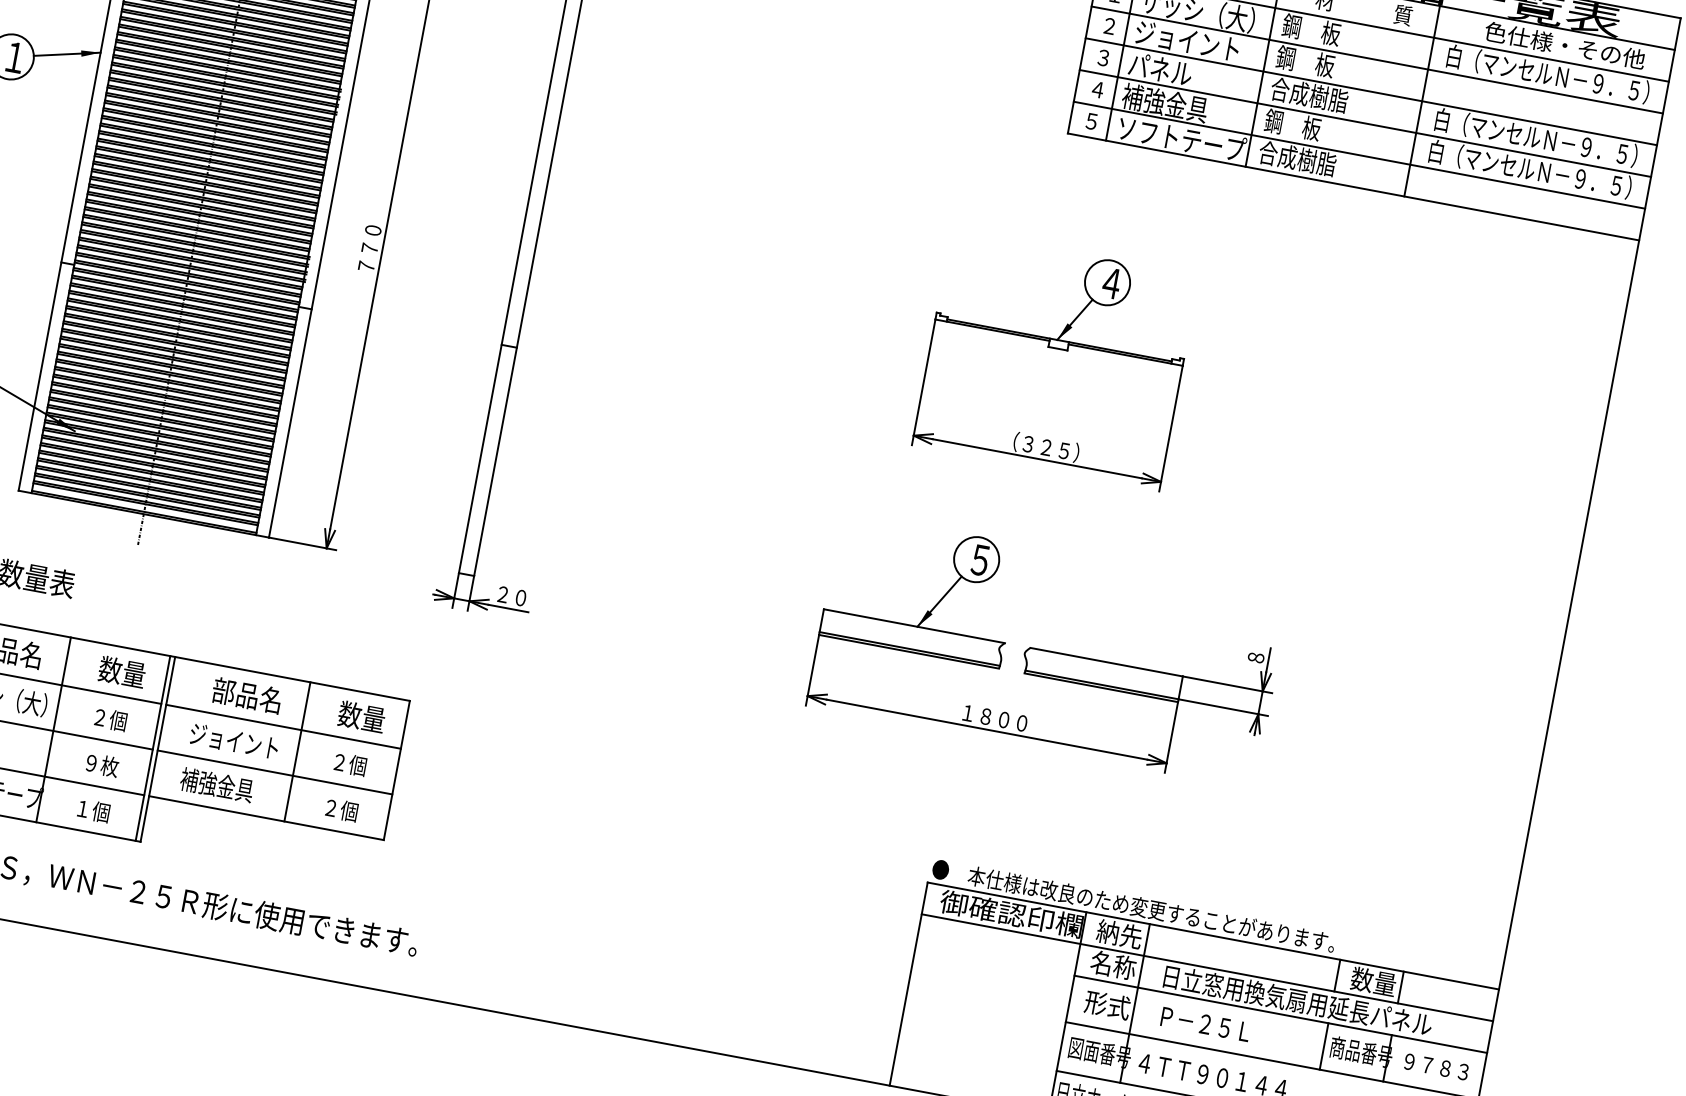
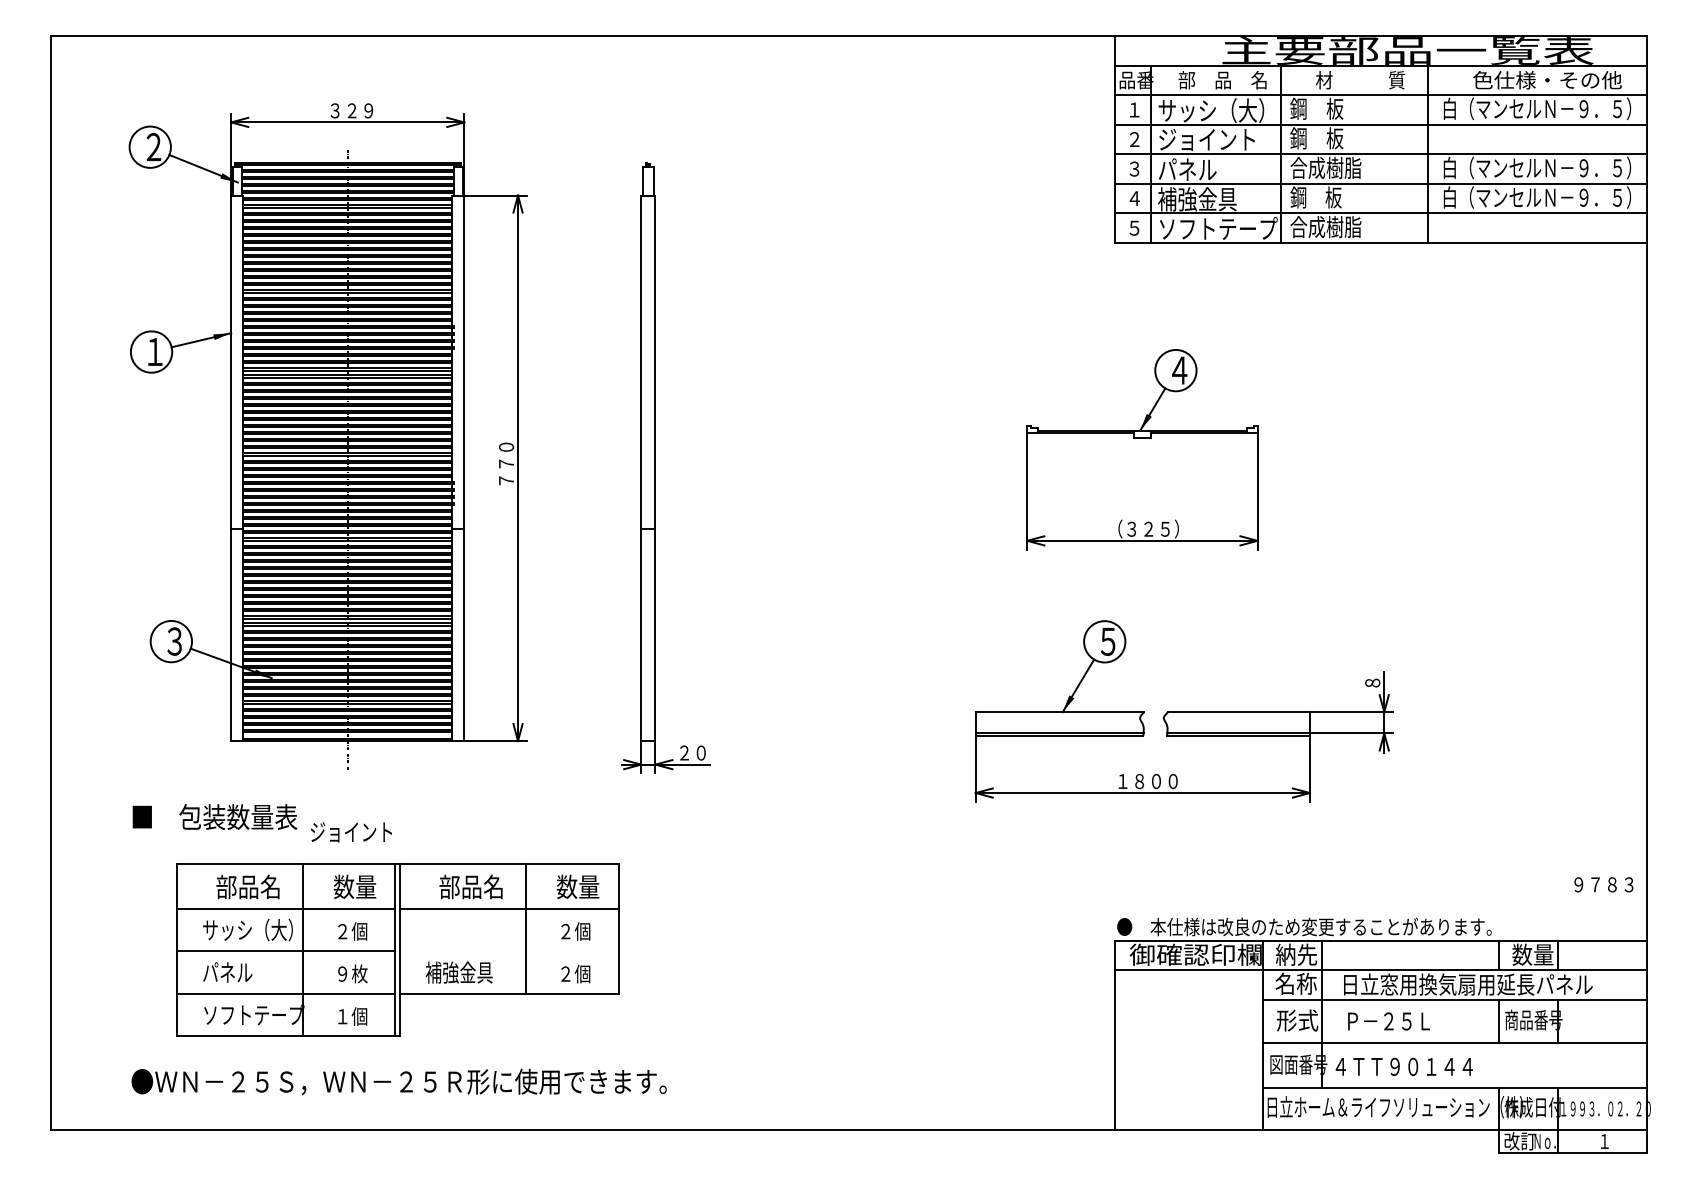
text: (233, 741) -> (350, 832), moved
line: (275, 772) -> (509, 951), removed
text: (1436, 1066) -> (1603, 884), moved

